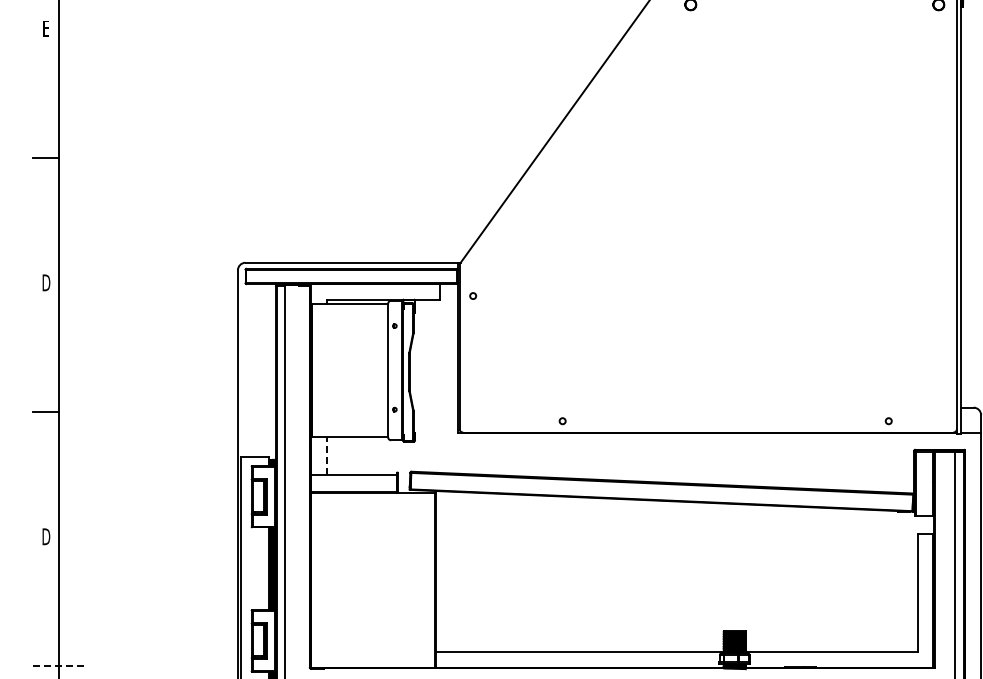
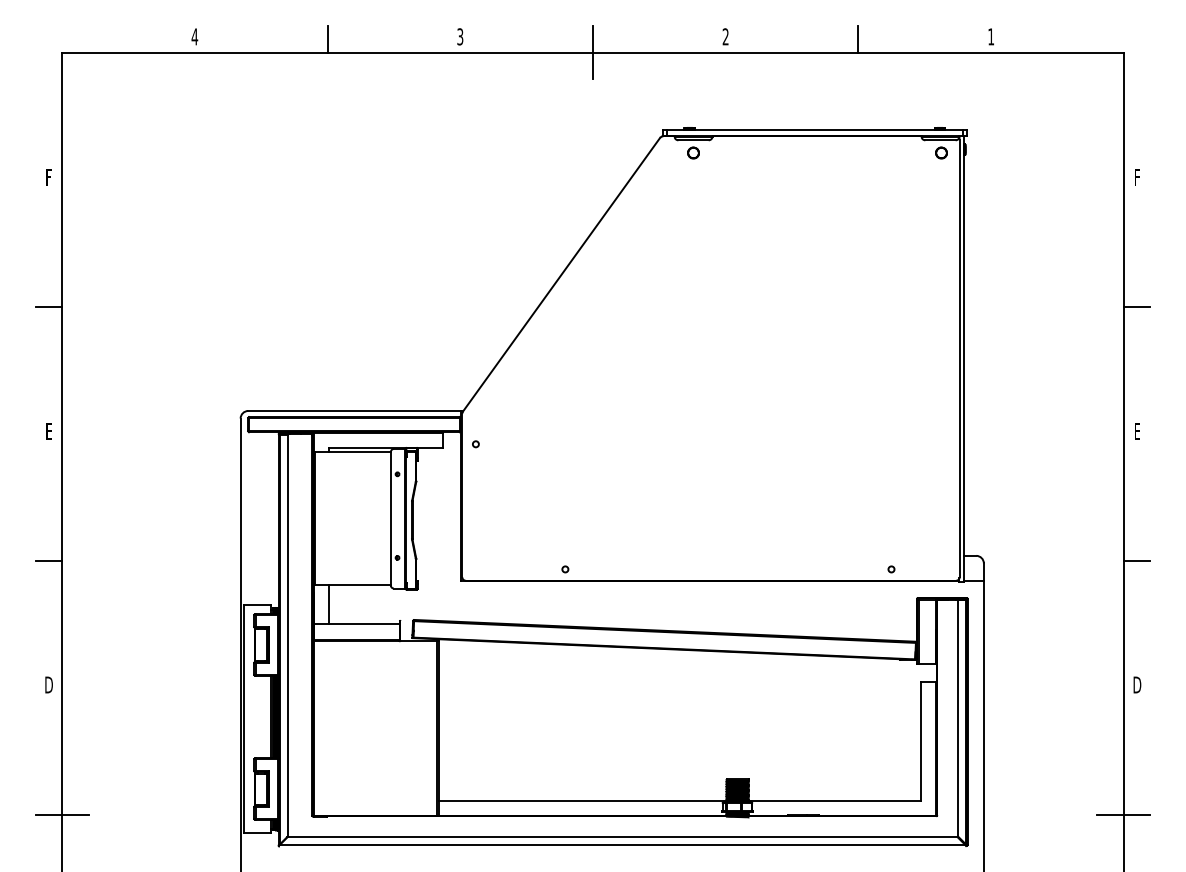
text: (46, 30) -> (49, 178), E -> F
text: (45, 282) -> (48, 430), D -> E
line: (326, 455) -> (329, 603), dashed -> solid
line: (59, 666) -> (62, 814), dashed -> solid

